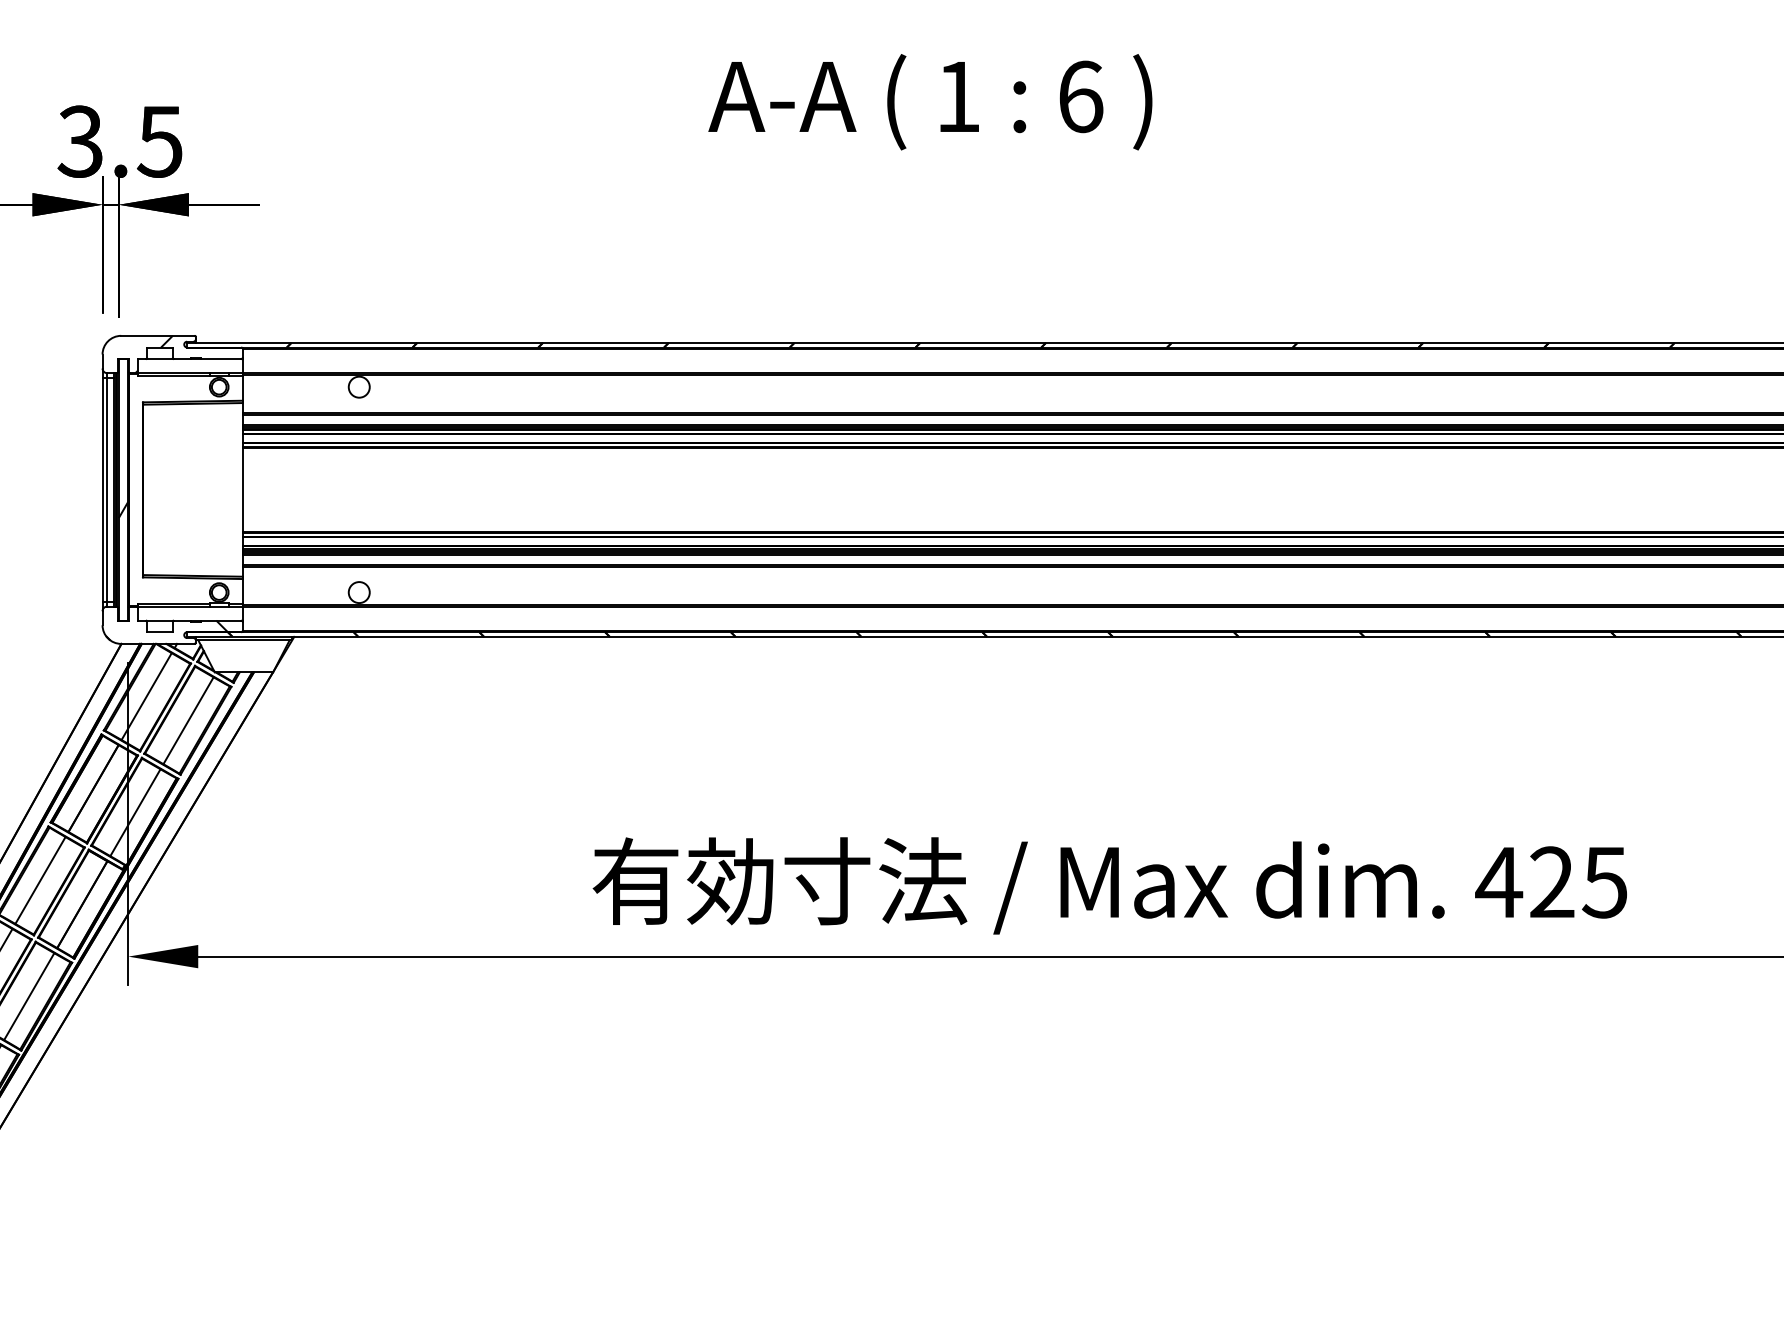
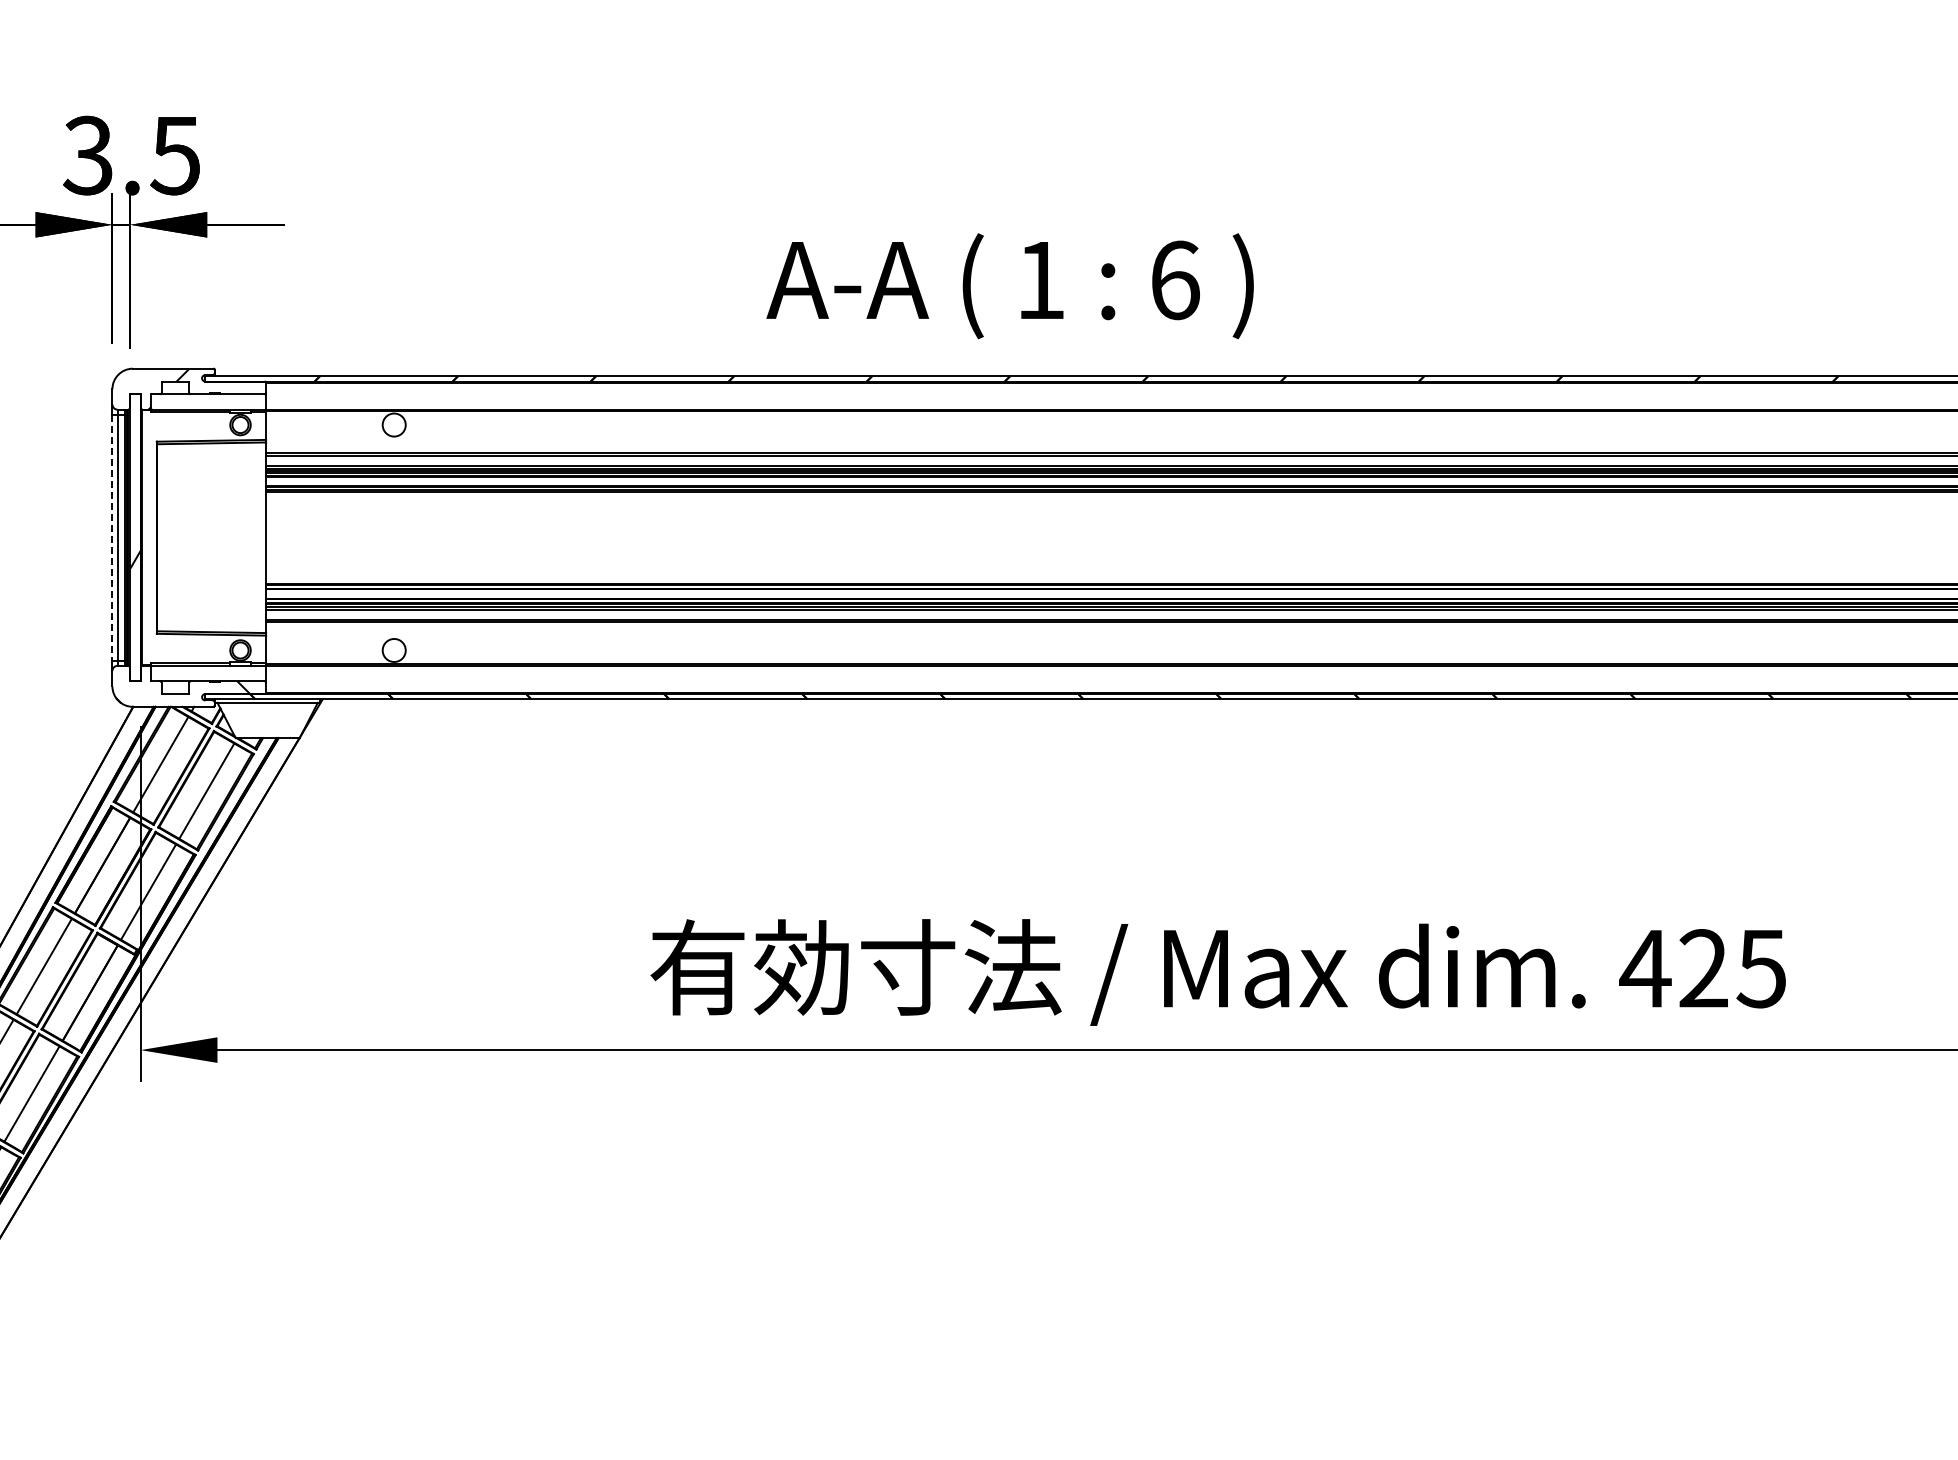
text: (929, 102) -> (1009, 286), moved
line: (102, 489) -> (112, 537), solid -> dashed

